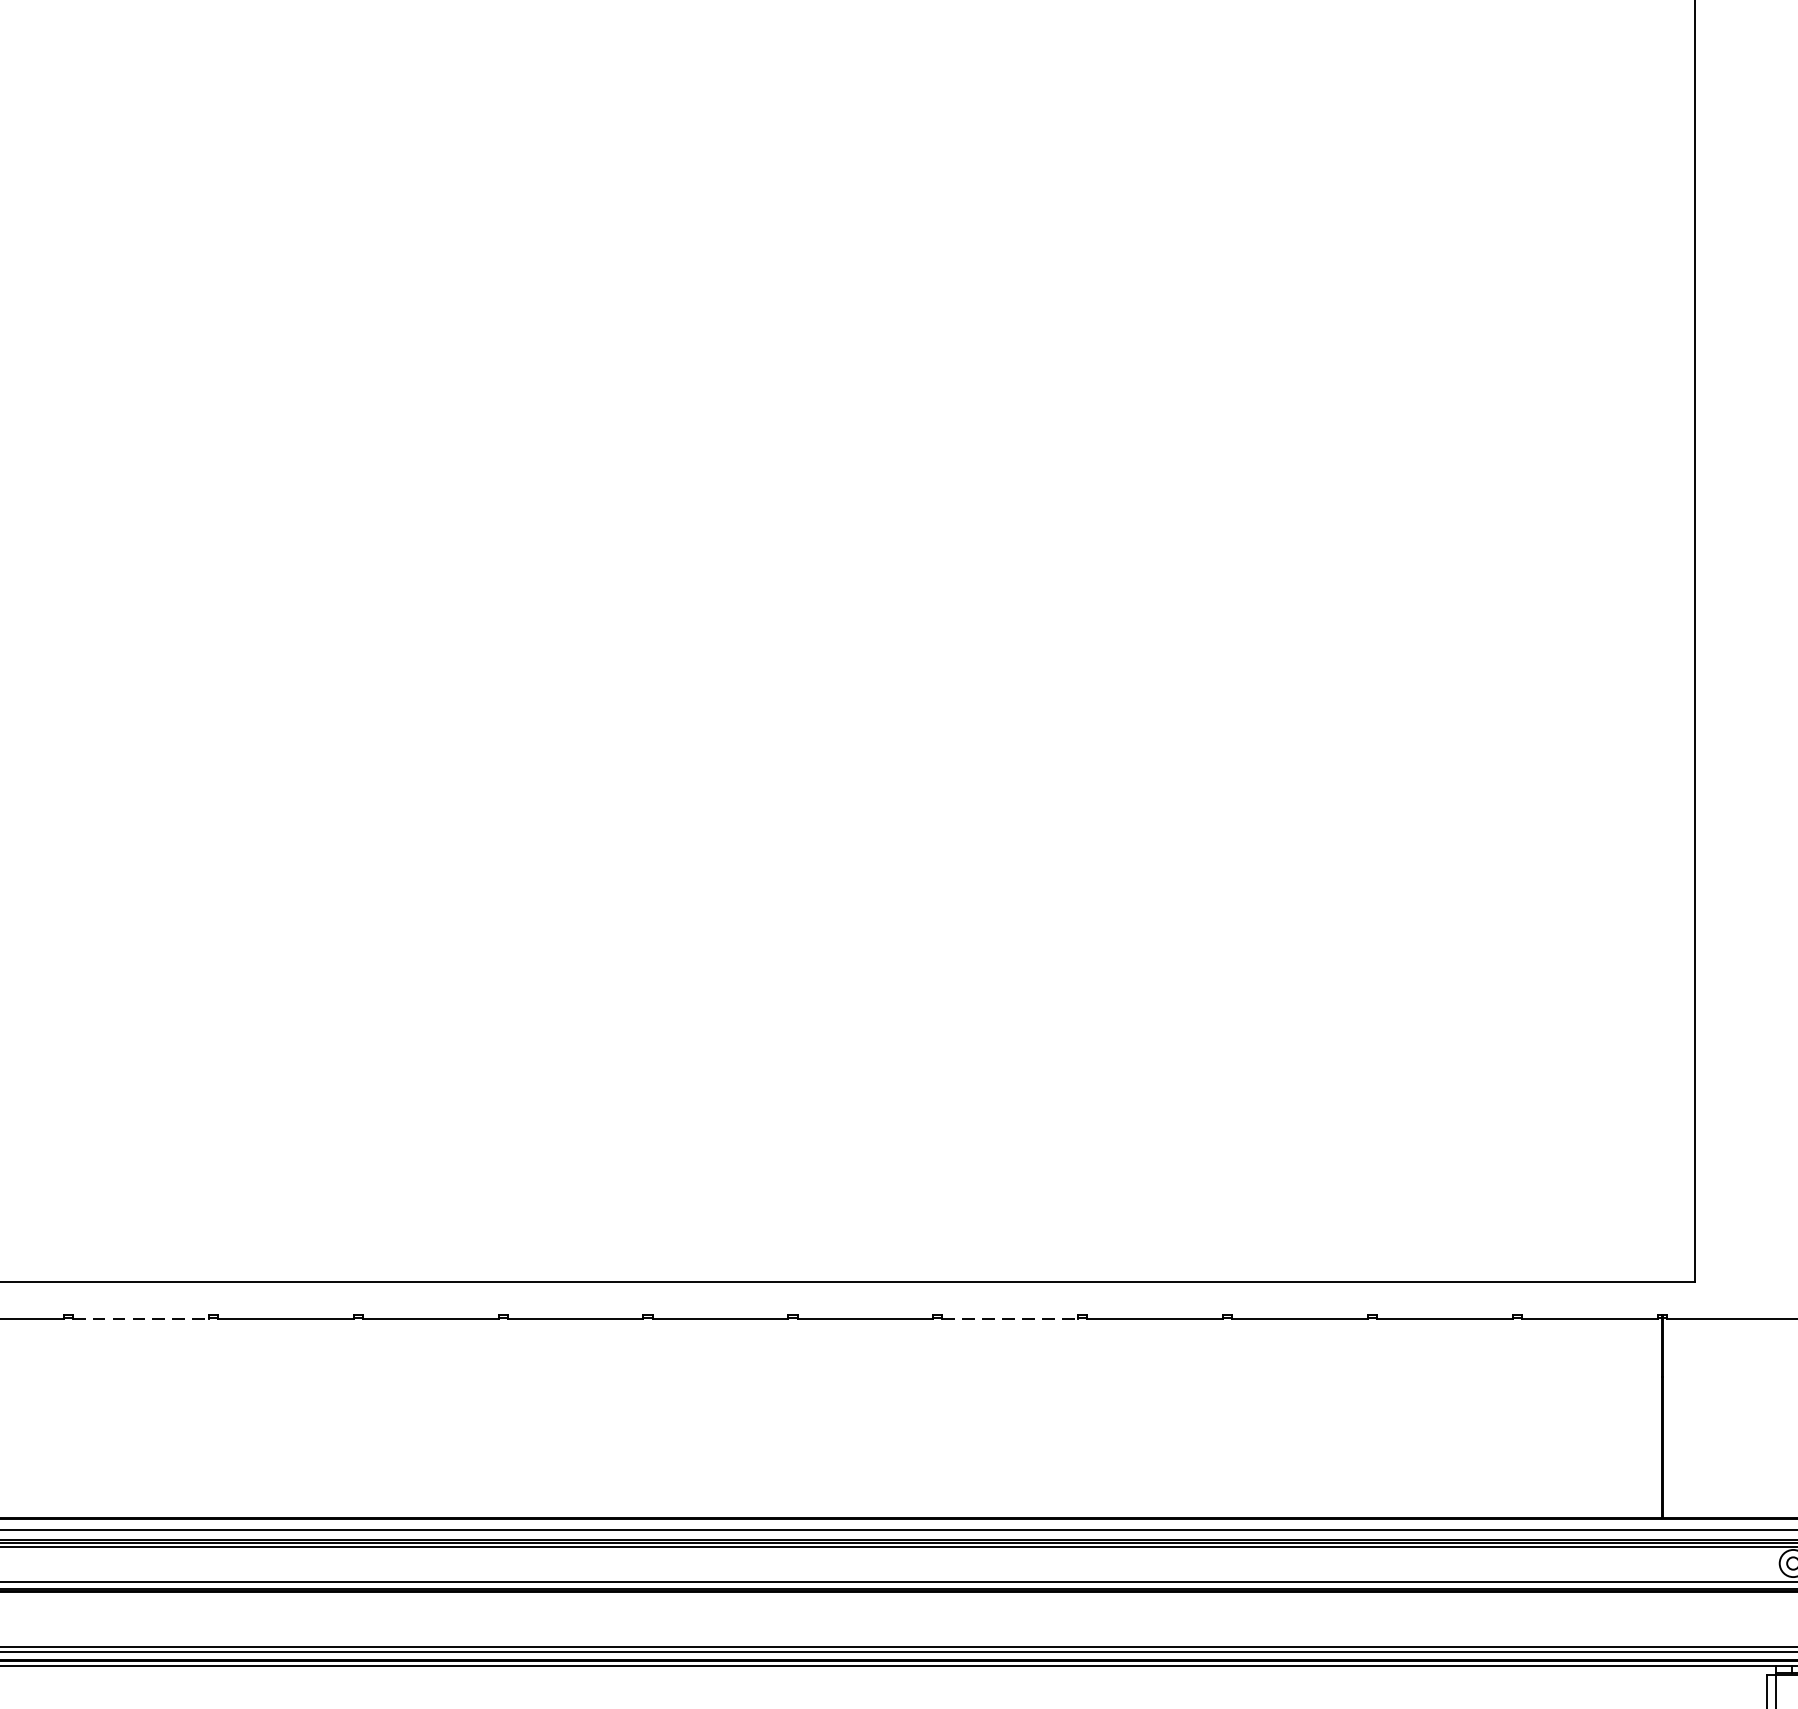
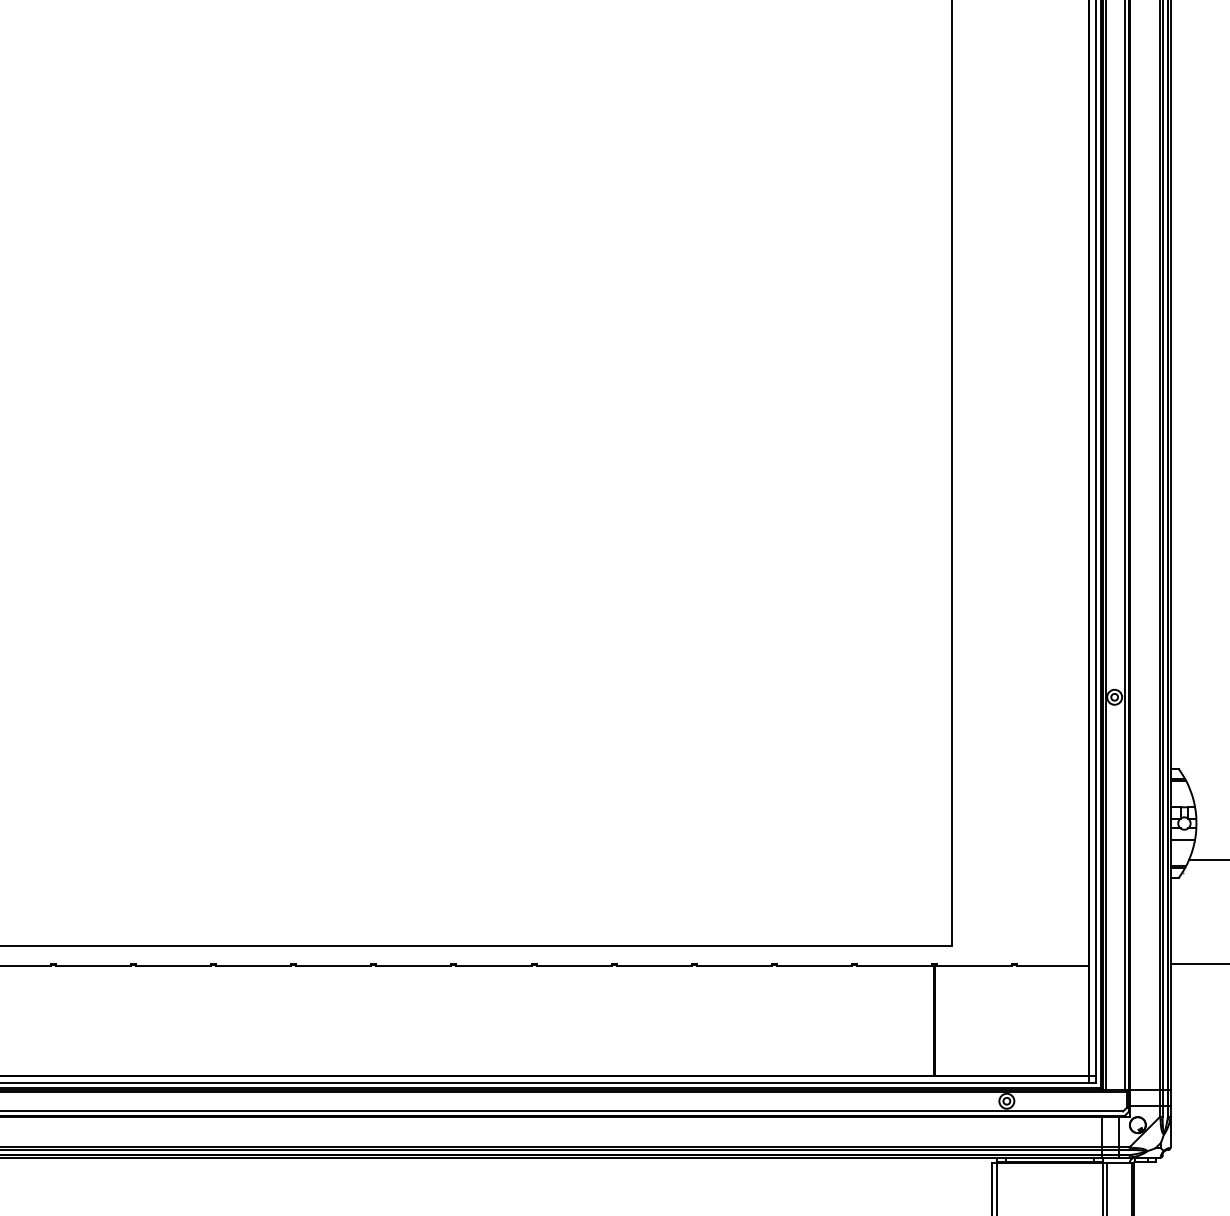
line: (140, 1319) -> (93, 966), dashed -> solid
line: (1011, 1319) -> (574, 966), dashed -> solid

